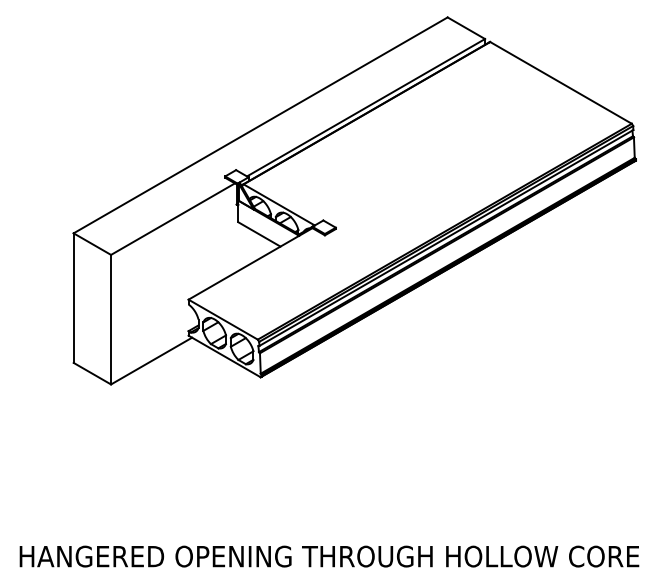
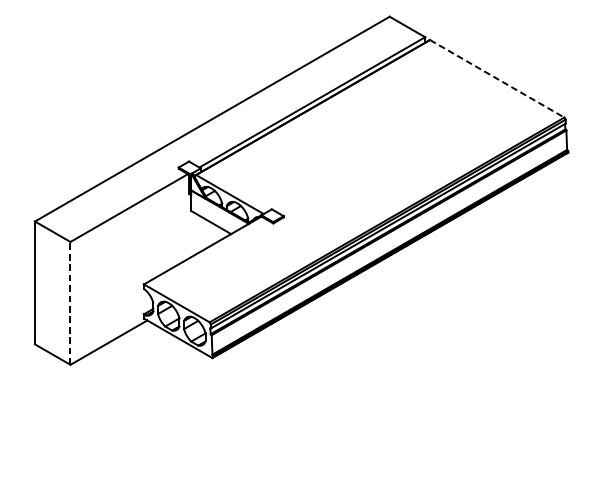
line: (561, 82) -> (497, 78), solid -> dashed
line: (111, 319) -> (70, 303), solid -> dashed

